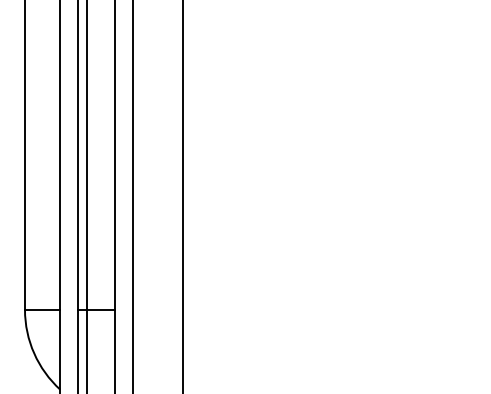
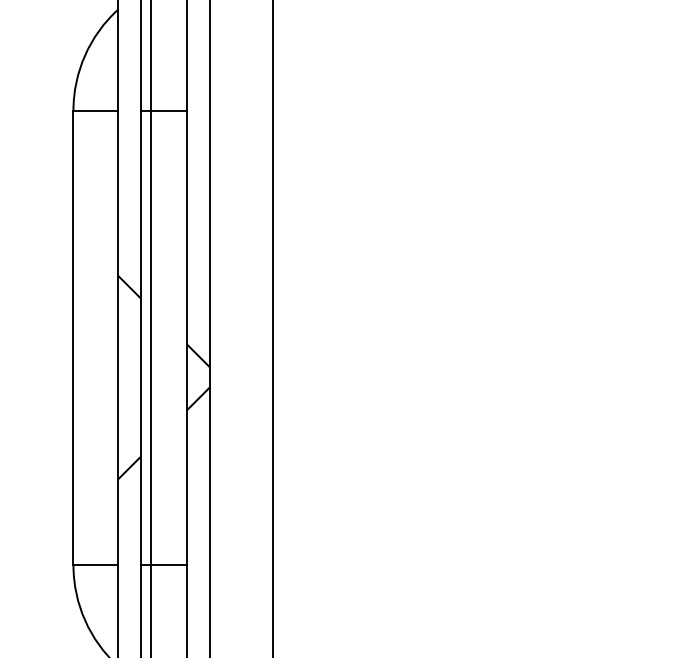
hatch: (69, 161) -> (129, 377), added
hatch: (124, 161) -> (198, 377), added

